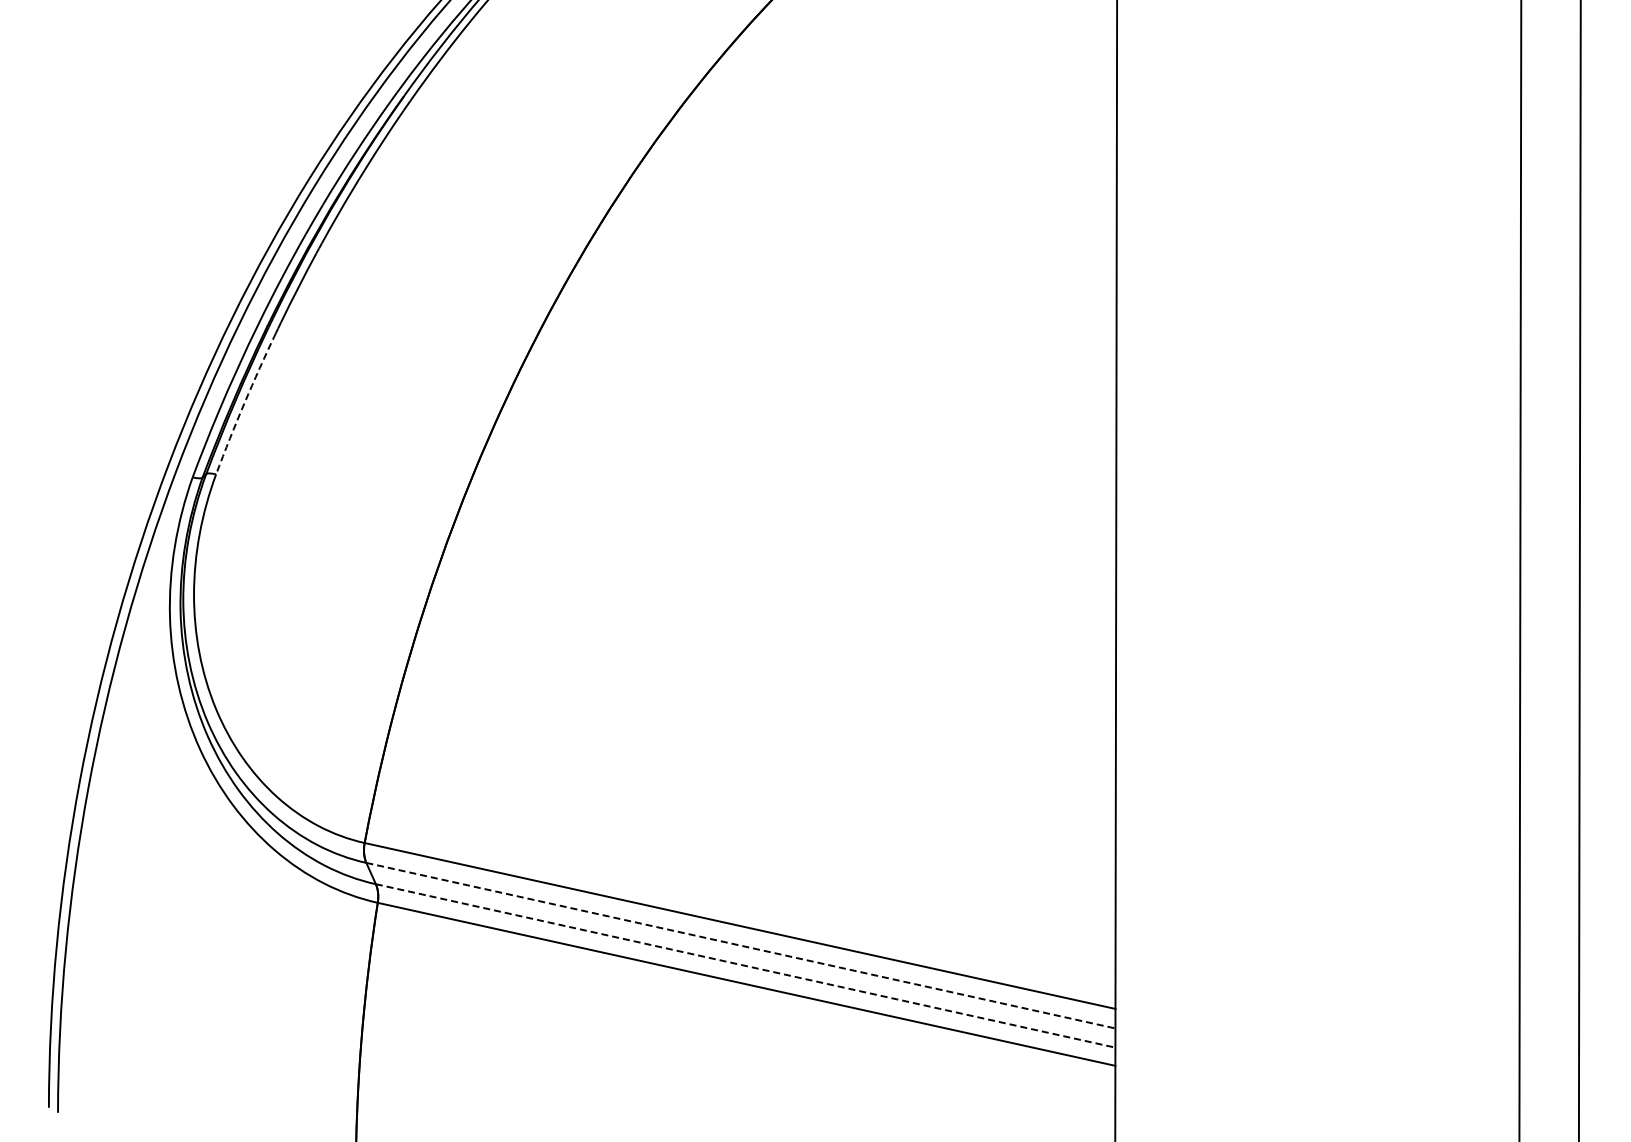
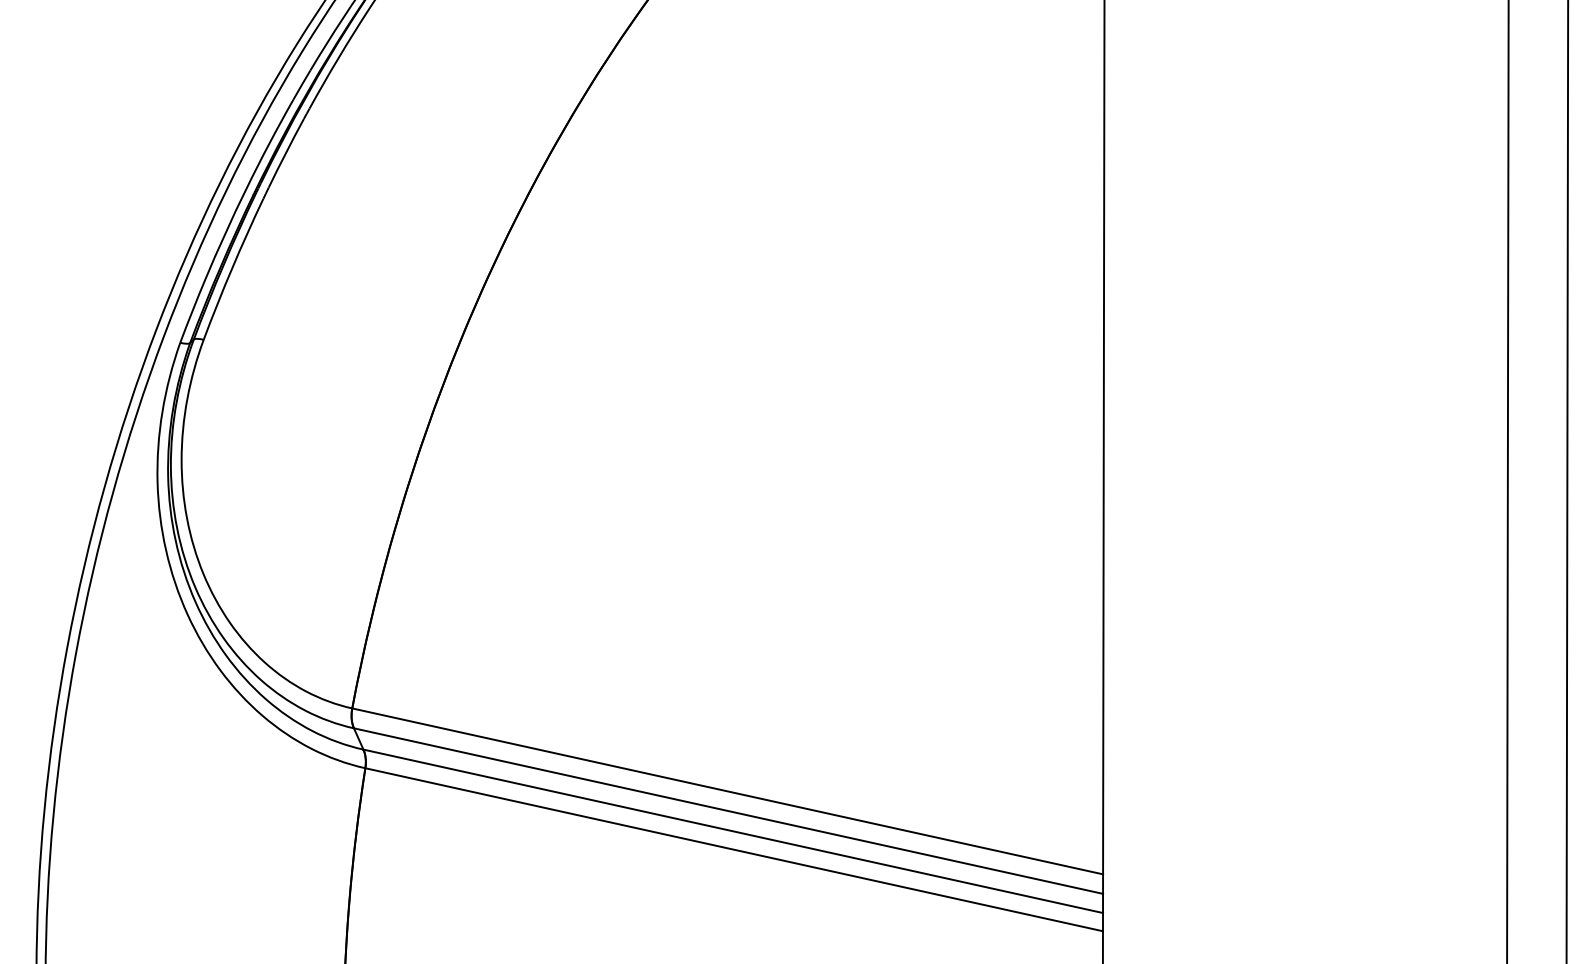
arc: (244, 403) -> (232, 268), dashed -> solid
line: (740, 945) -> (728, 810), dashed -> solid
line: (745, 965) -> (733, 830), dashed -> solid

